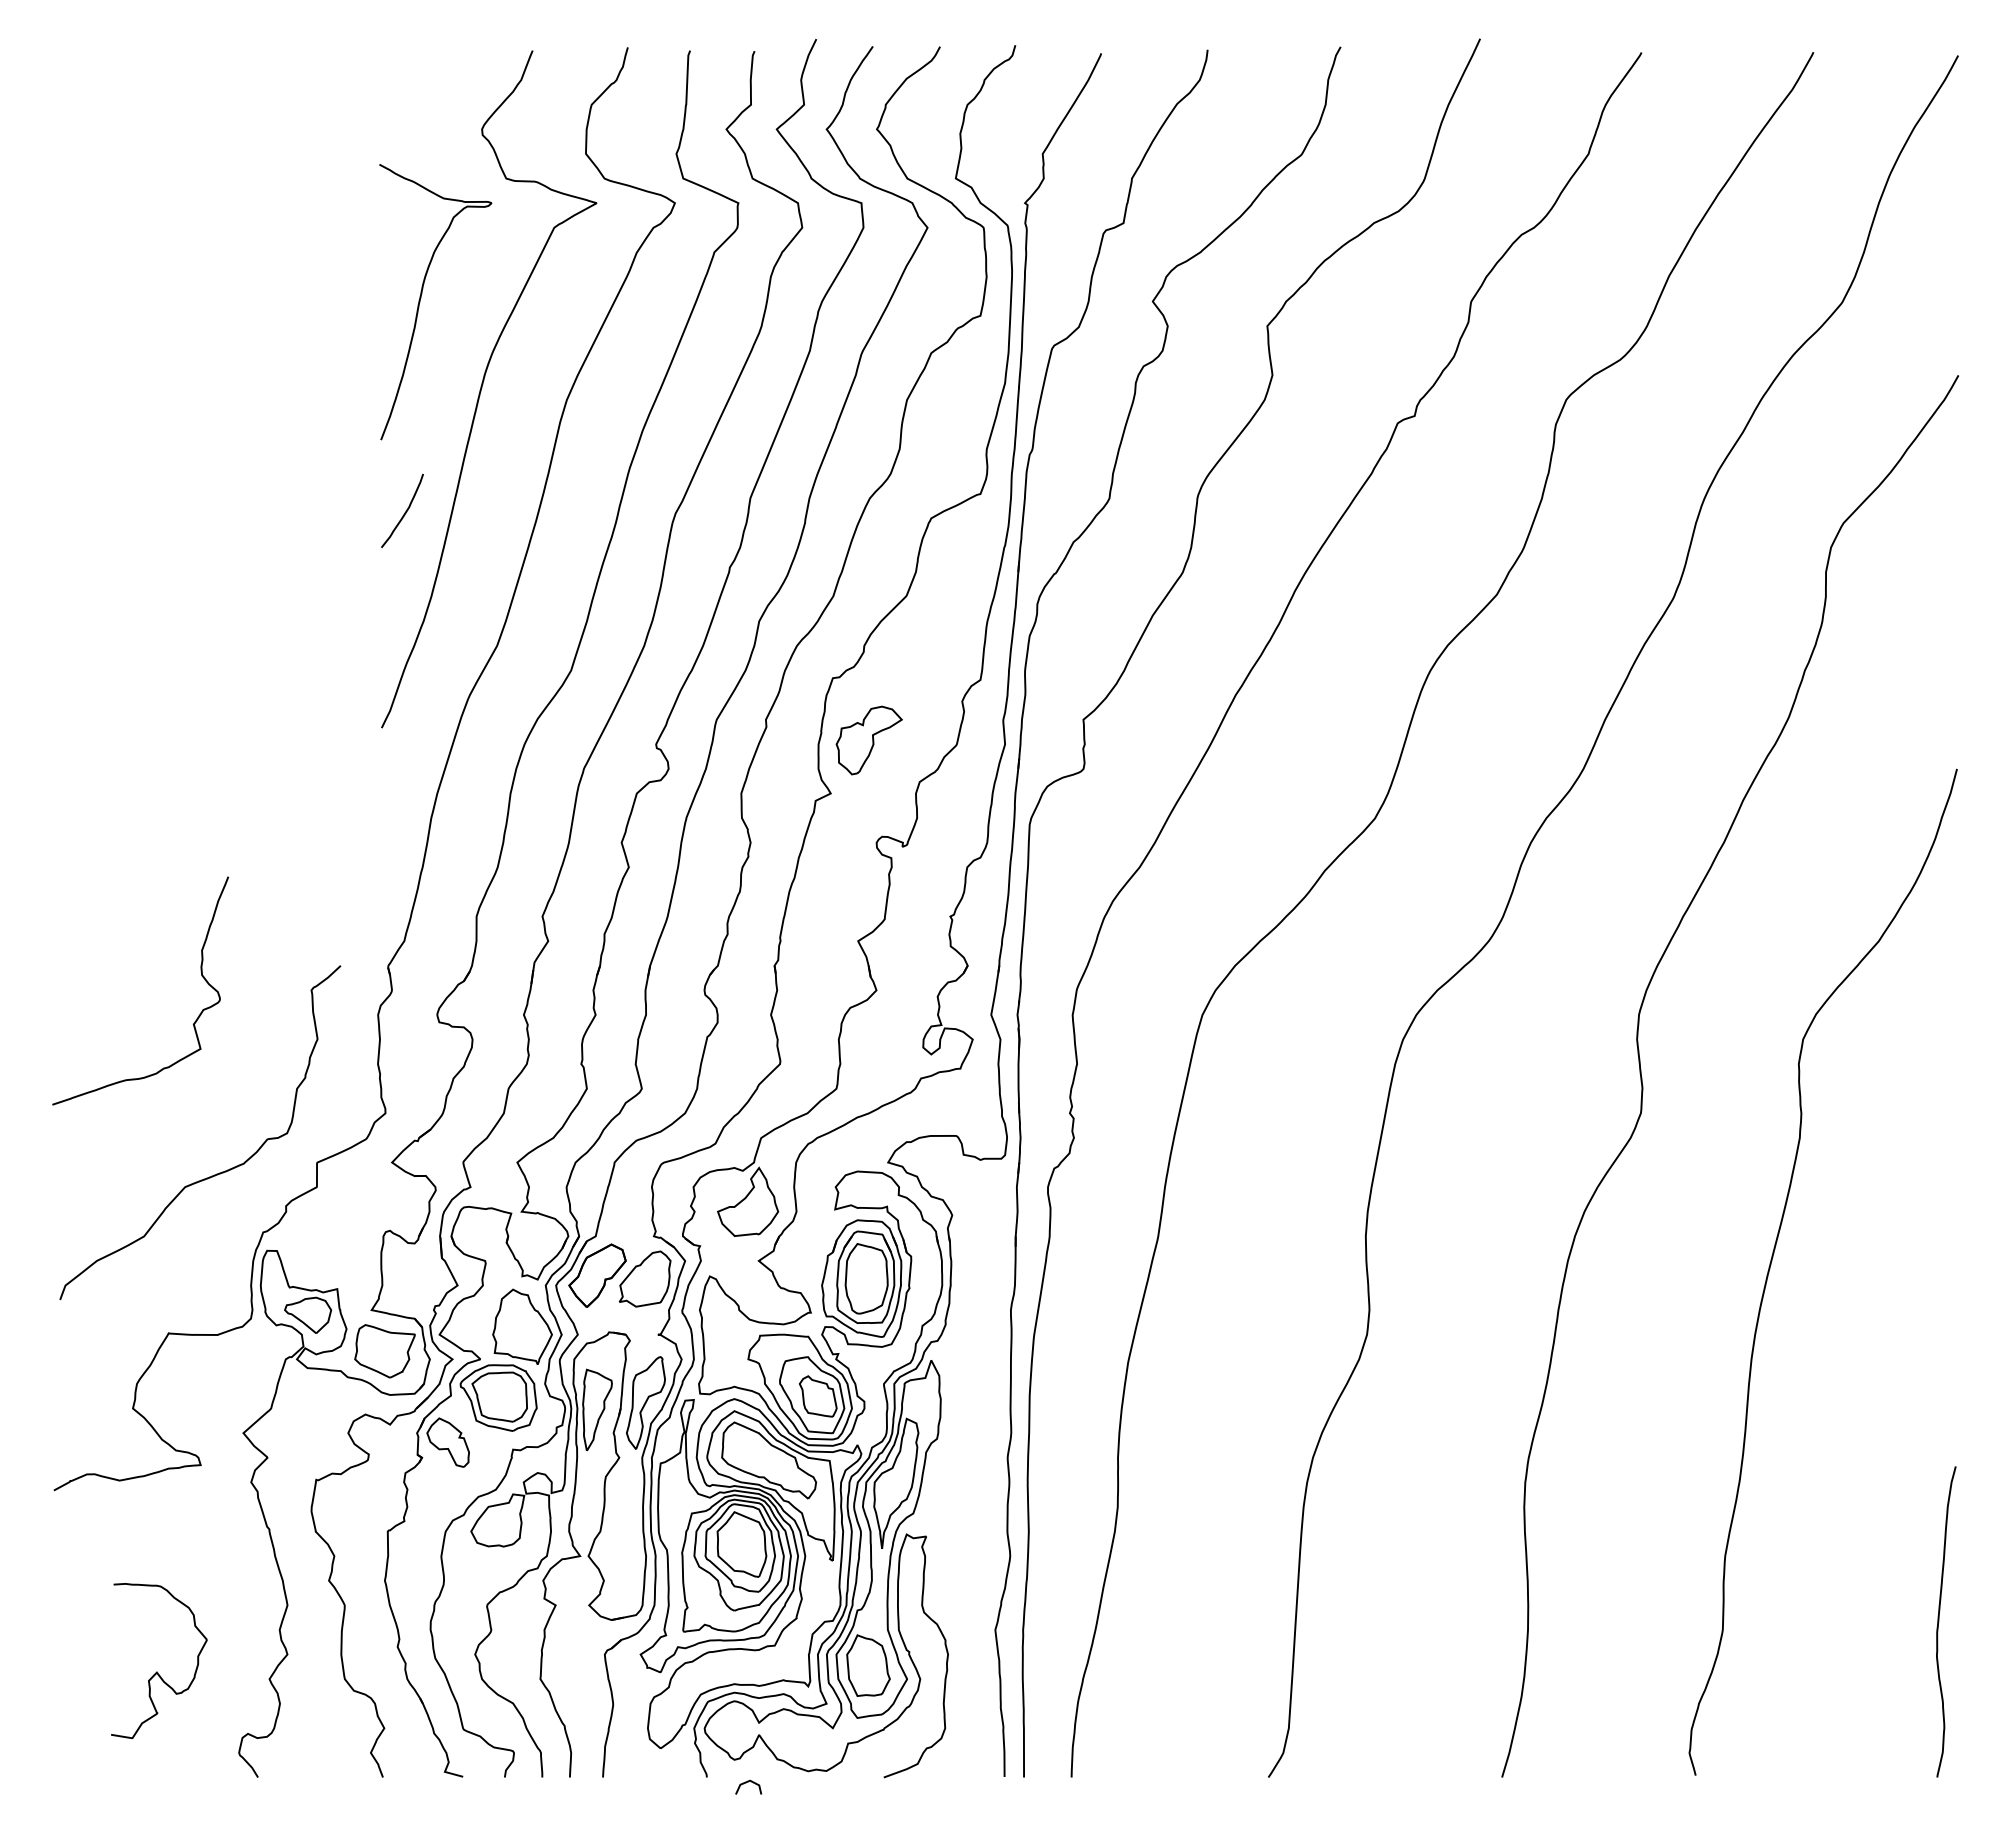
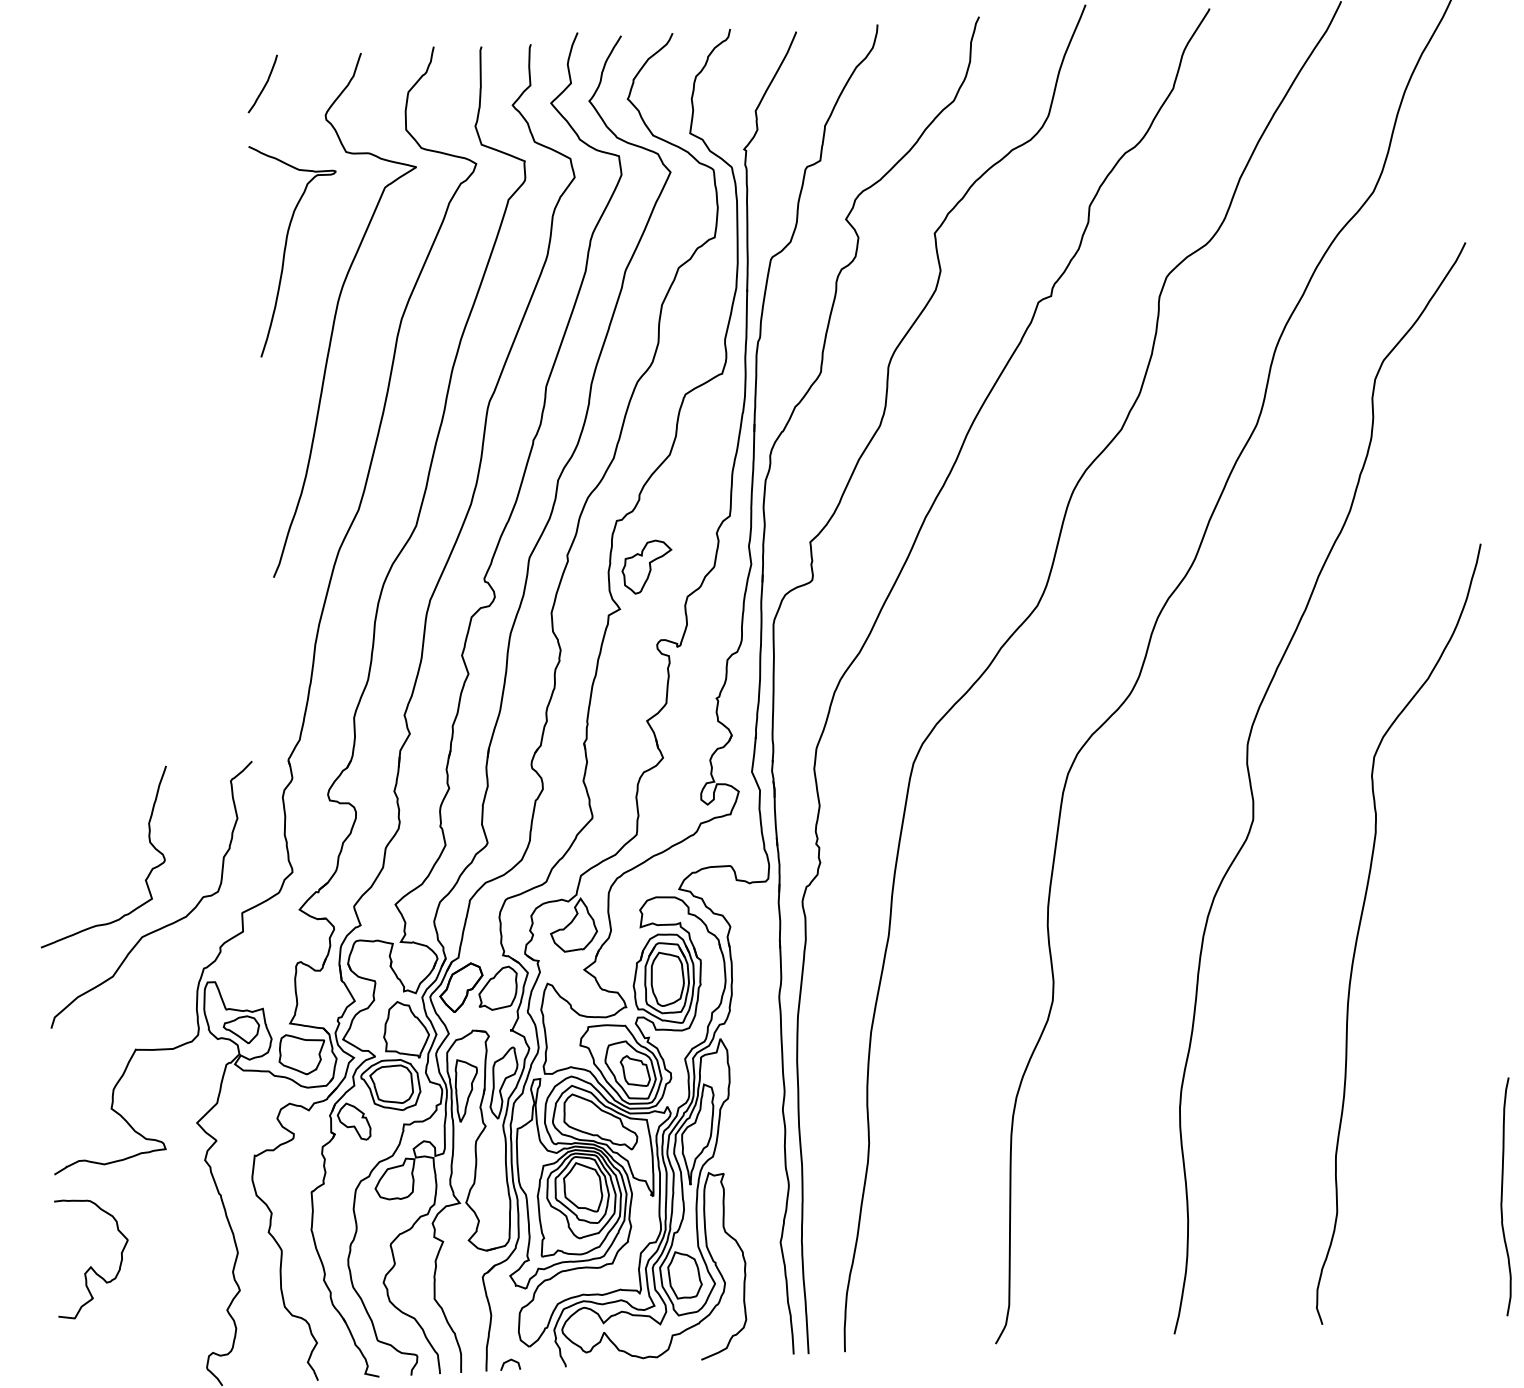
curve: (404, 512) -> (264, 85), moved
curve: (194, 1021) -> (146, 878), moved
curve: (157, 1671) -> (91, 1266), moved
line: (746, 1783) -> (508, 1361), moved

